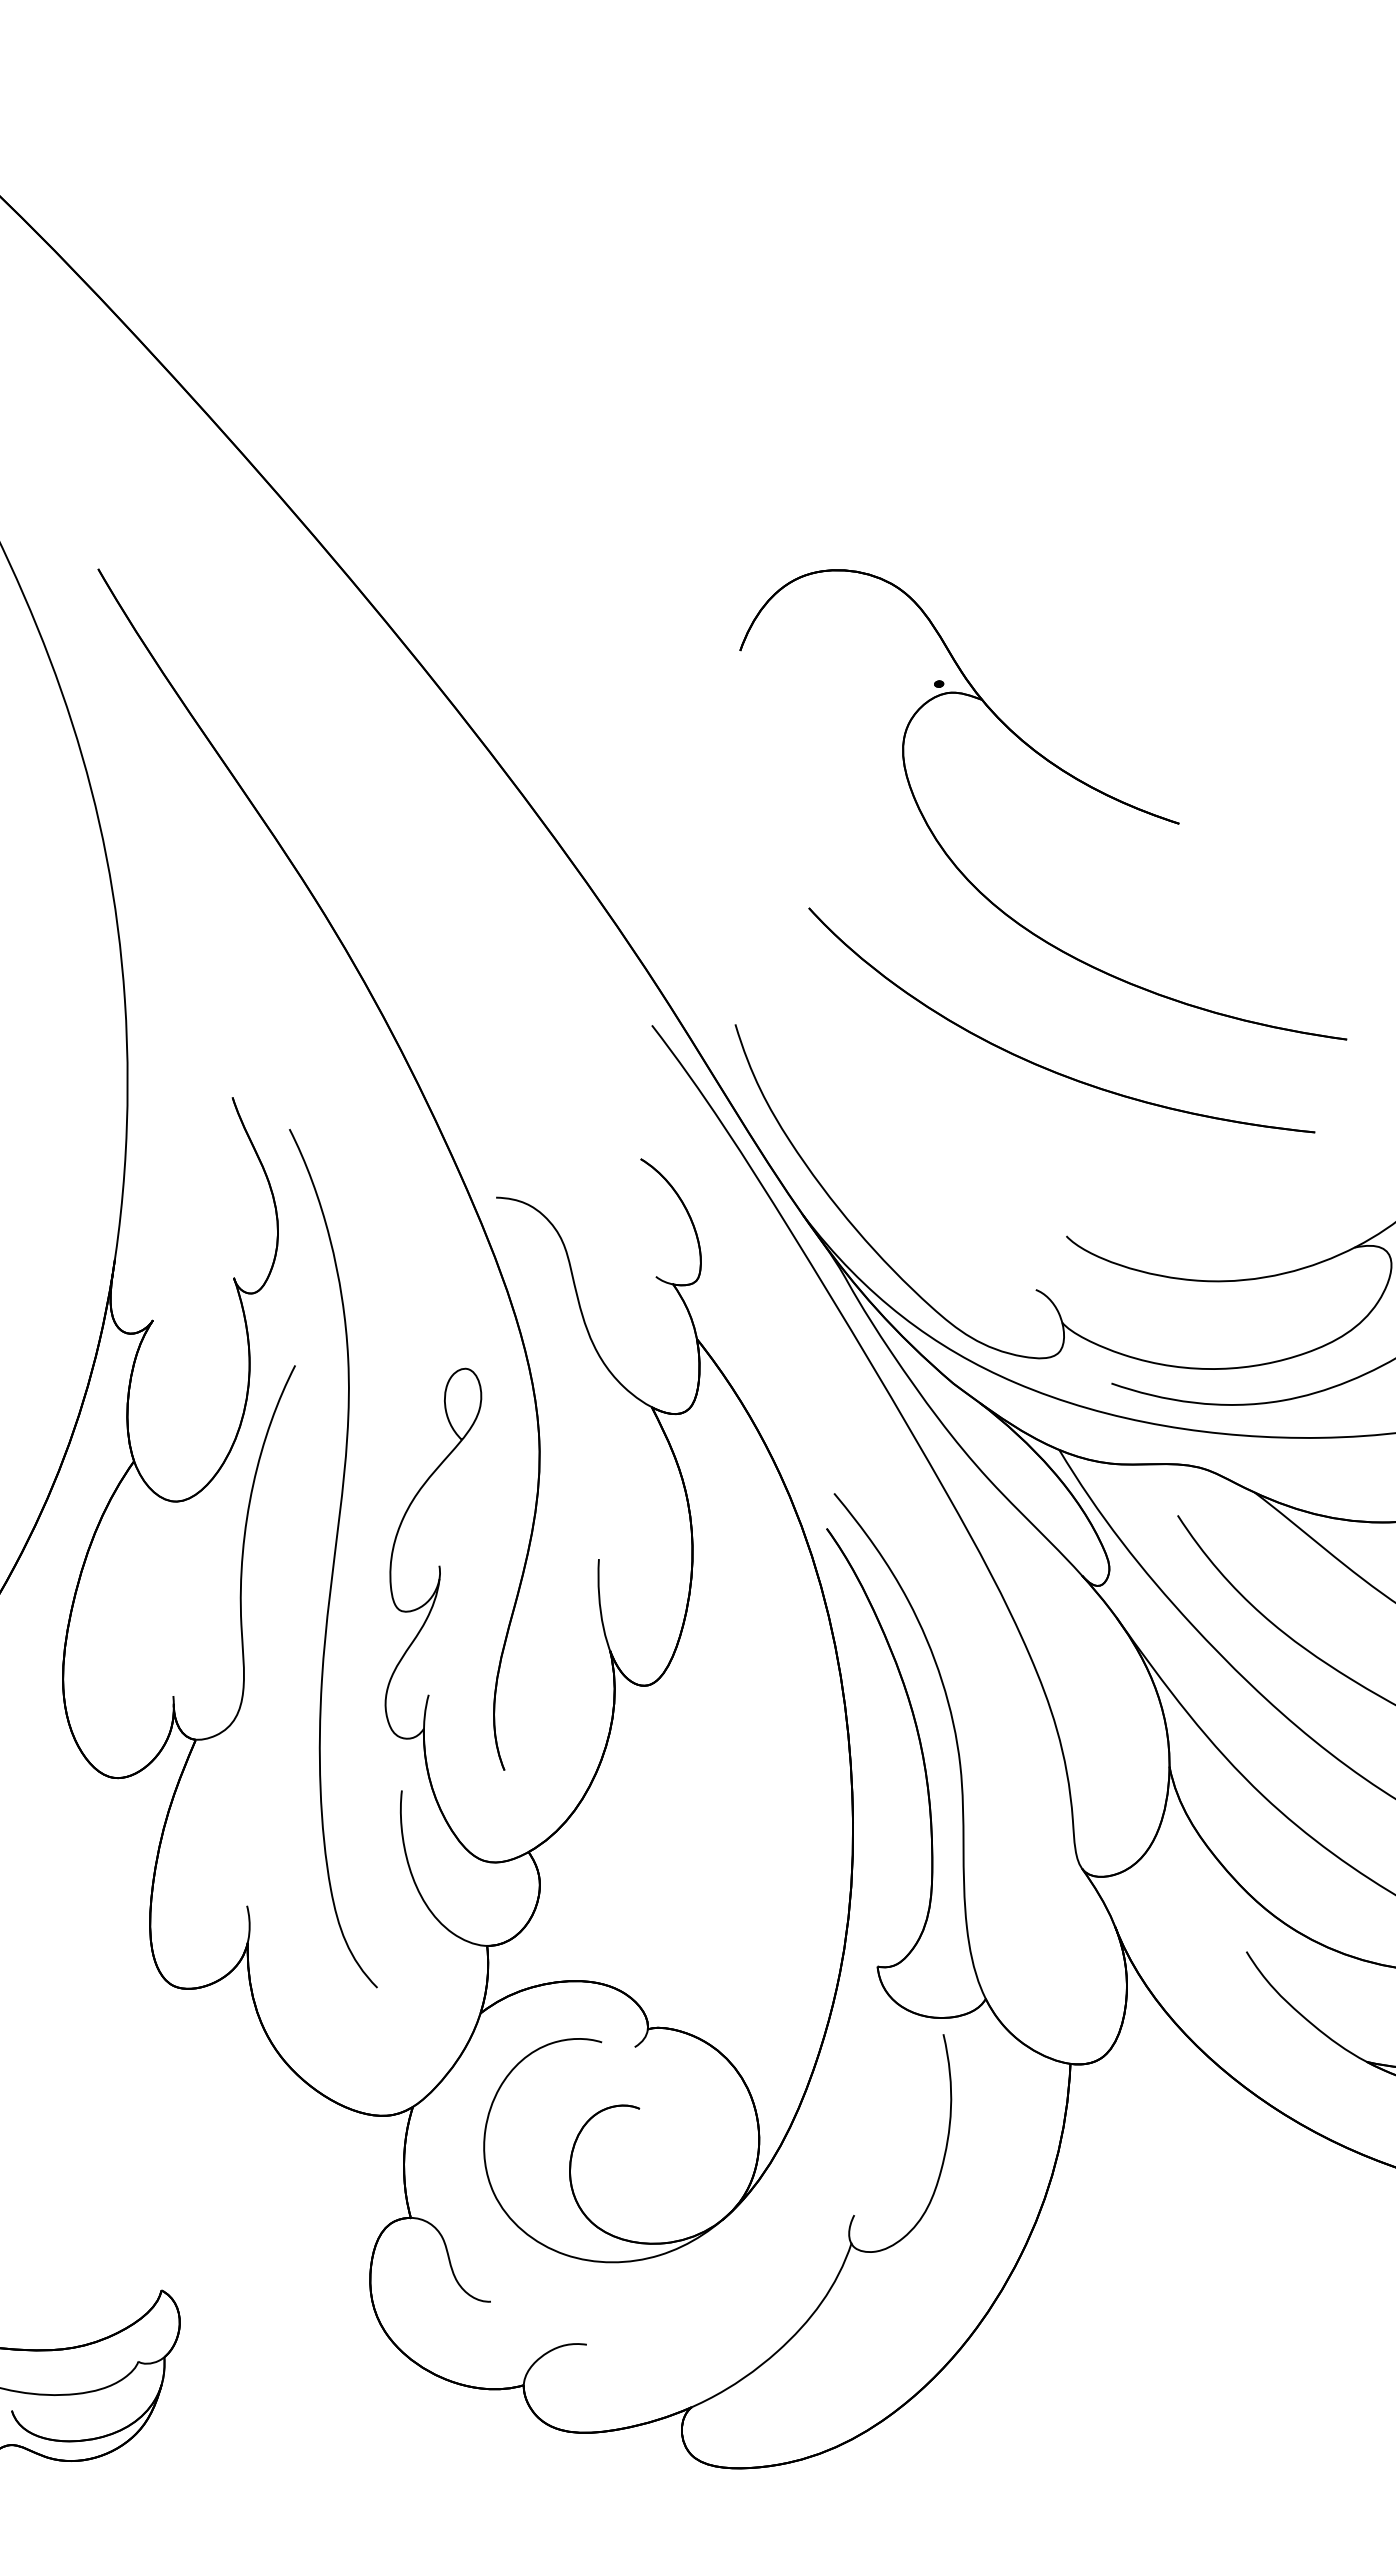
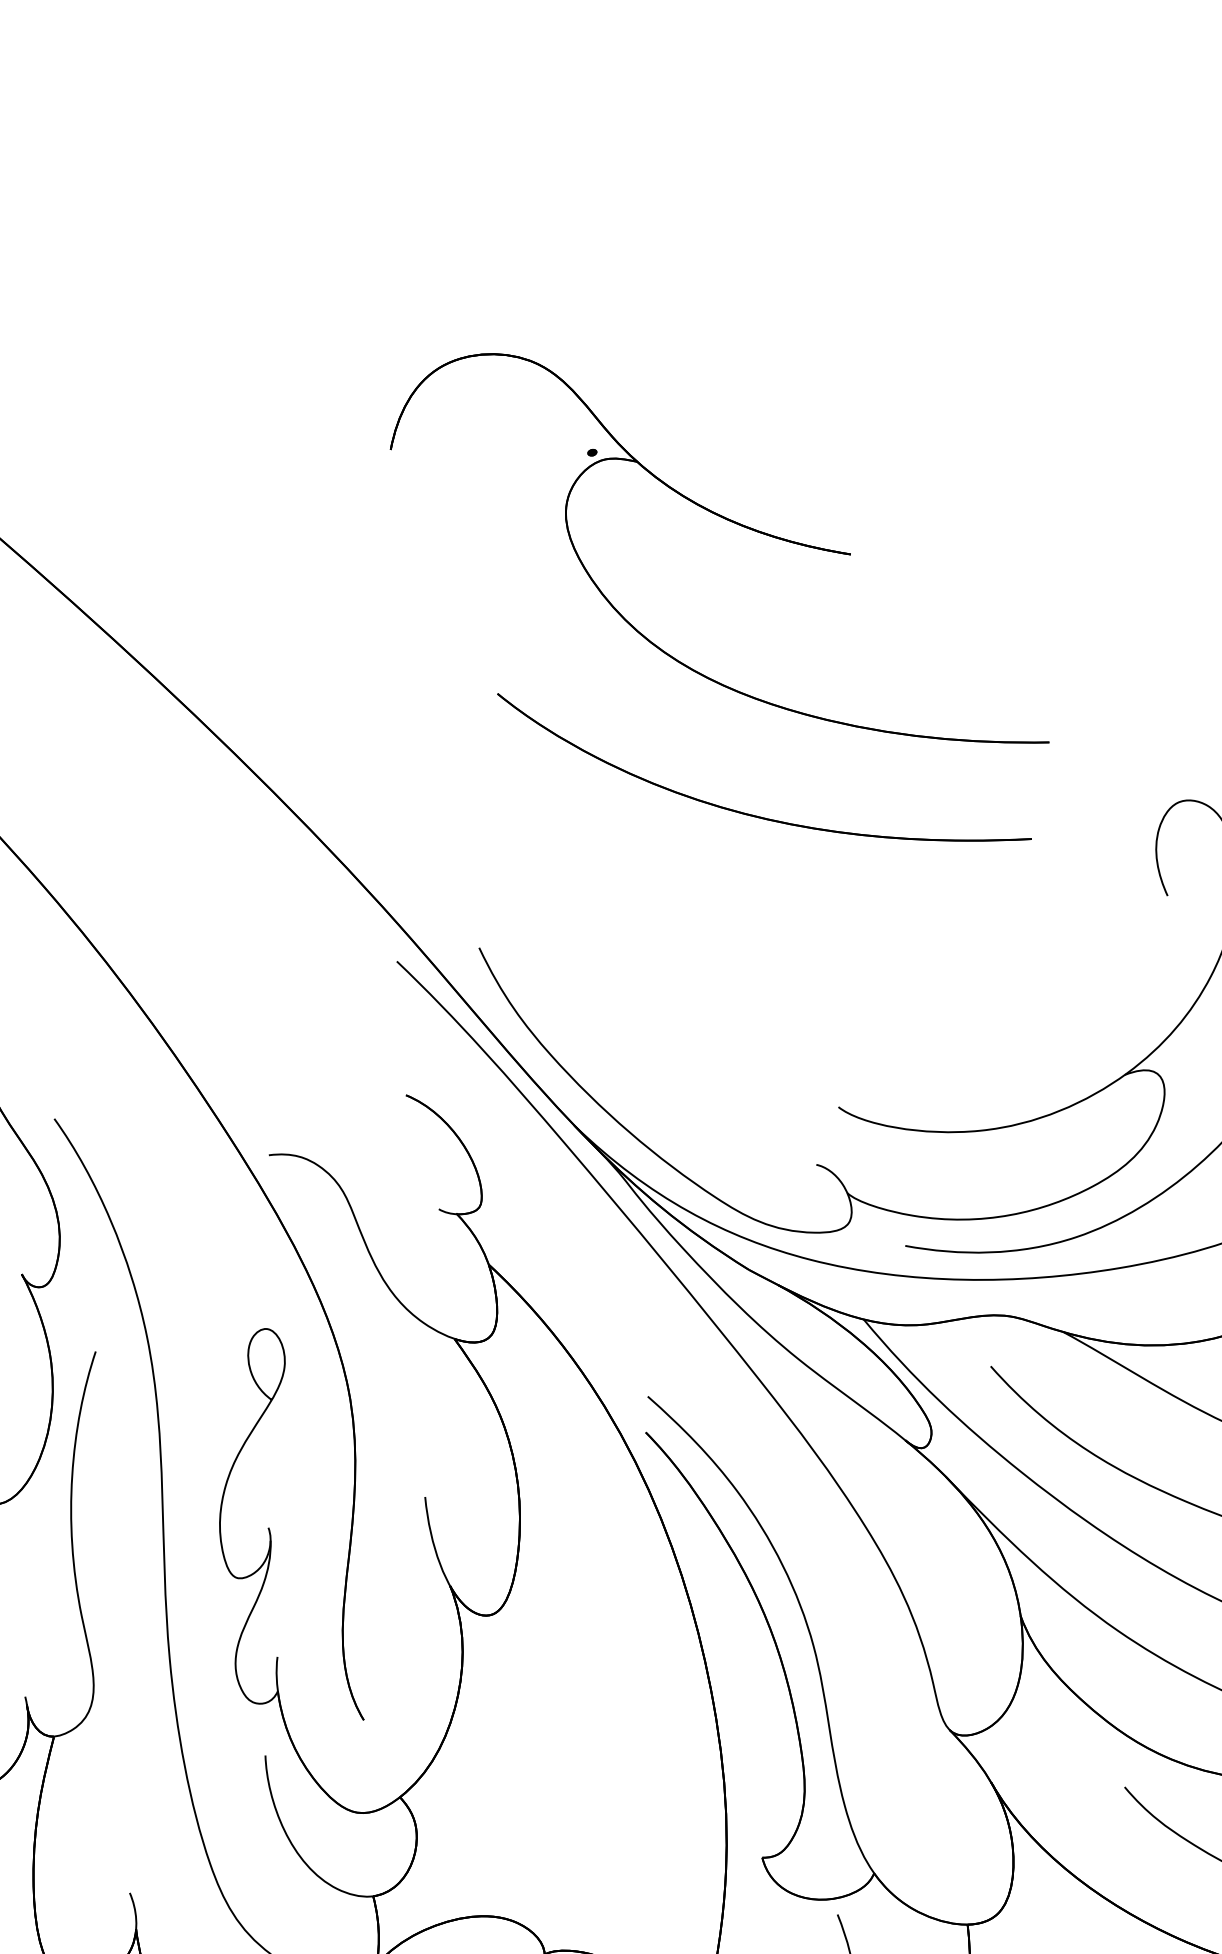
part: (998, 906) -> (684, 663), moved

